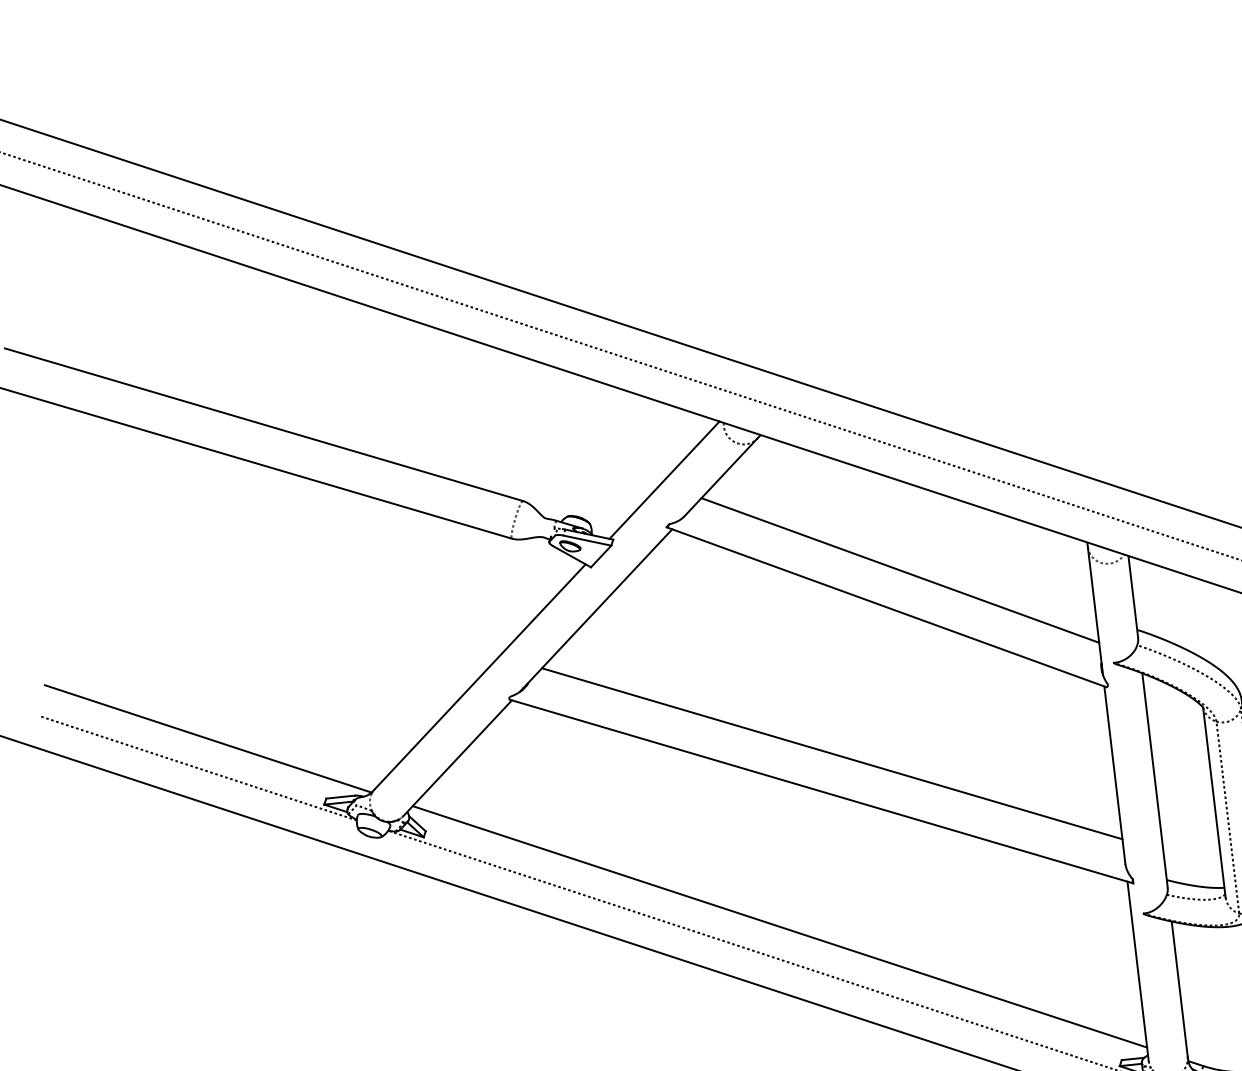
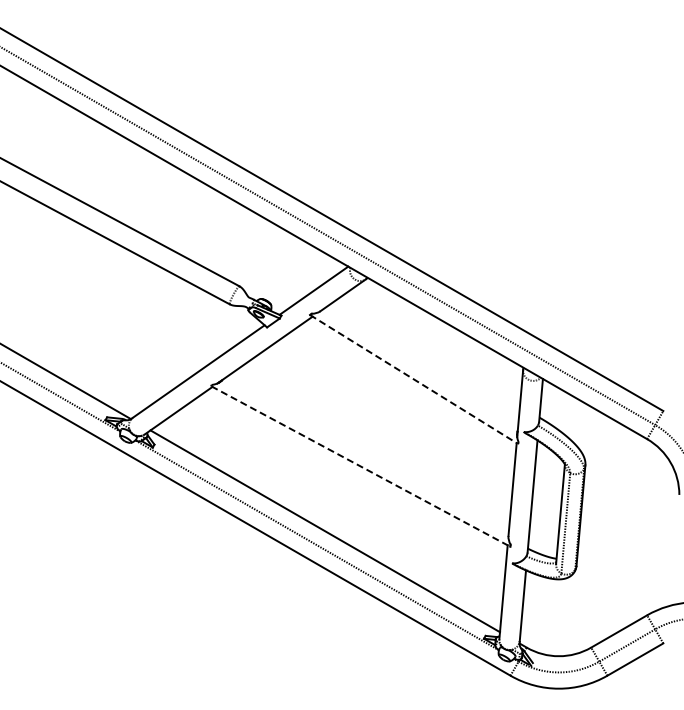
line: (899, 569) -> (424, 361), removed
line: (887, 607) -> (414, 379), solid -> dashed
line: (832, 753) -> (370, 448), removed
line: (820, 791) -> (360, 466), solid -> dashed

